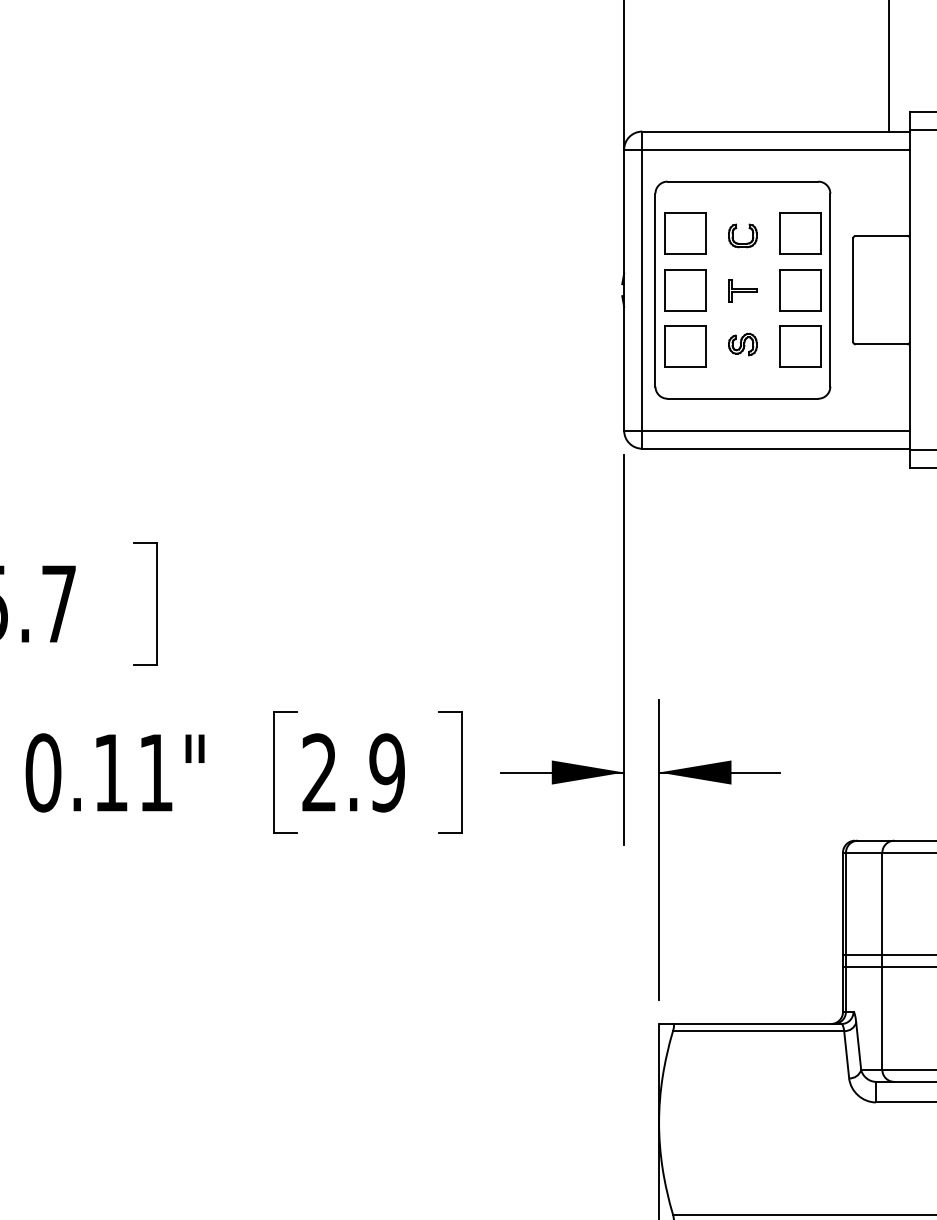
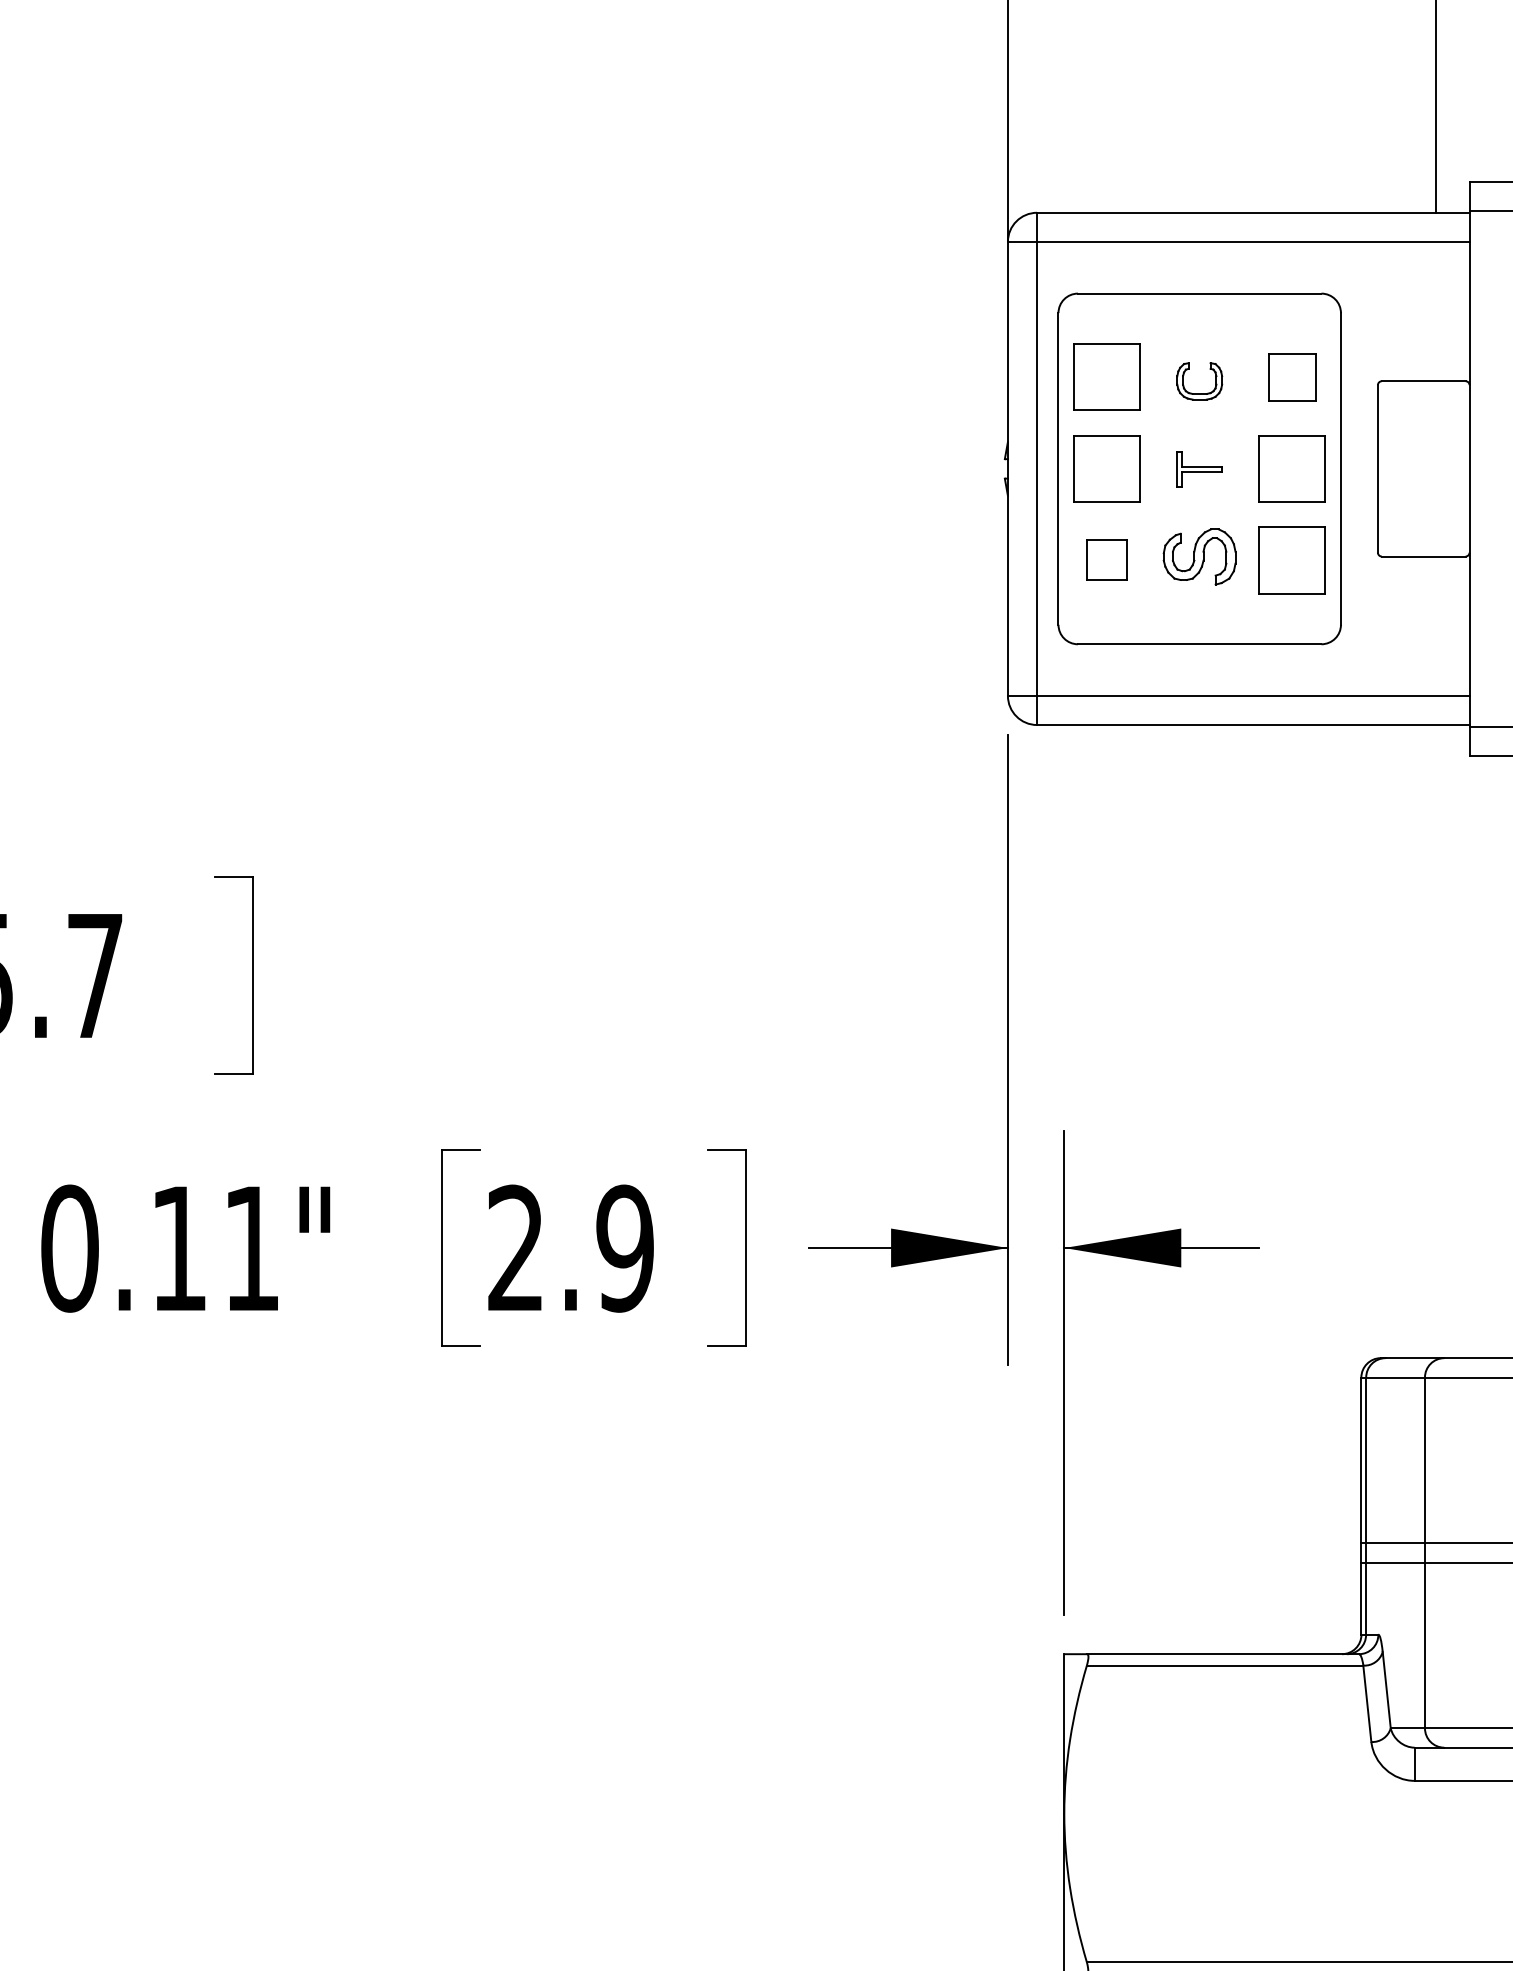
part: (800, 233) -> (1292, 377), size x0.7
part: (742, 344) -> (1199, 556), size x1.6
part: (685, 346) -> (1106, 559), size x0.6

